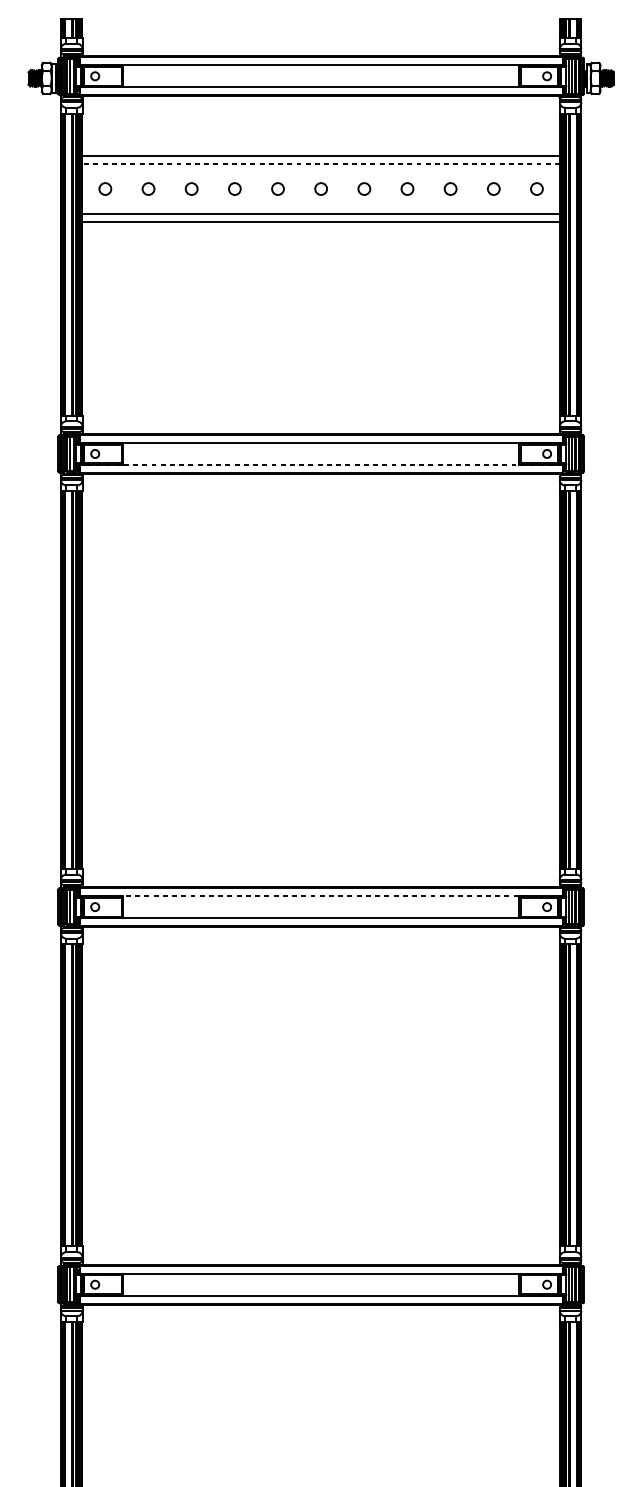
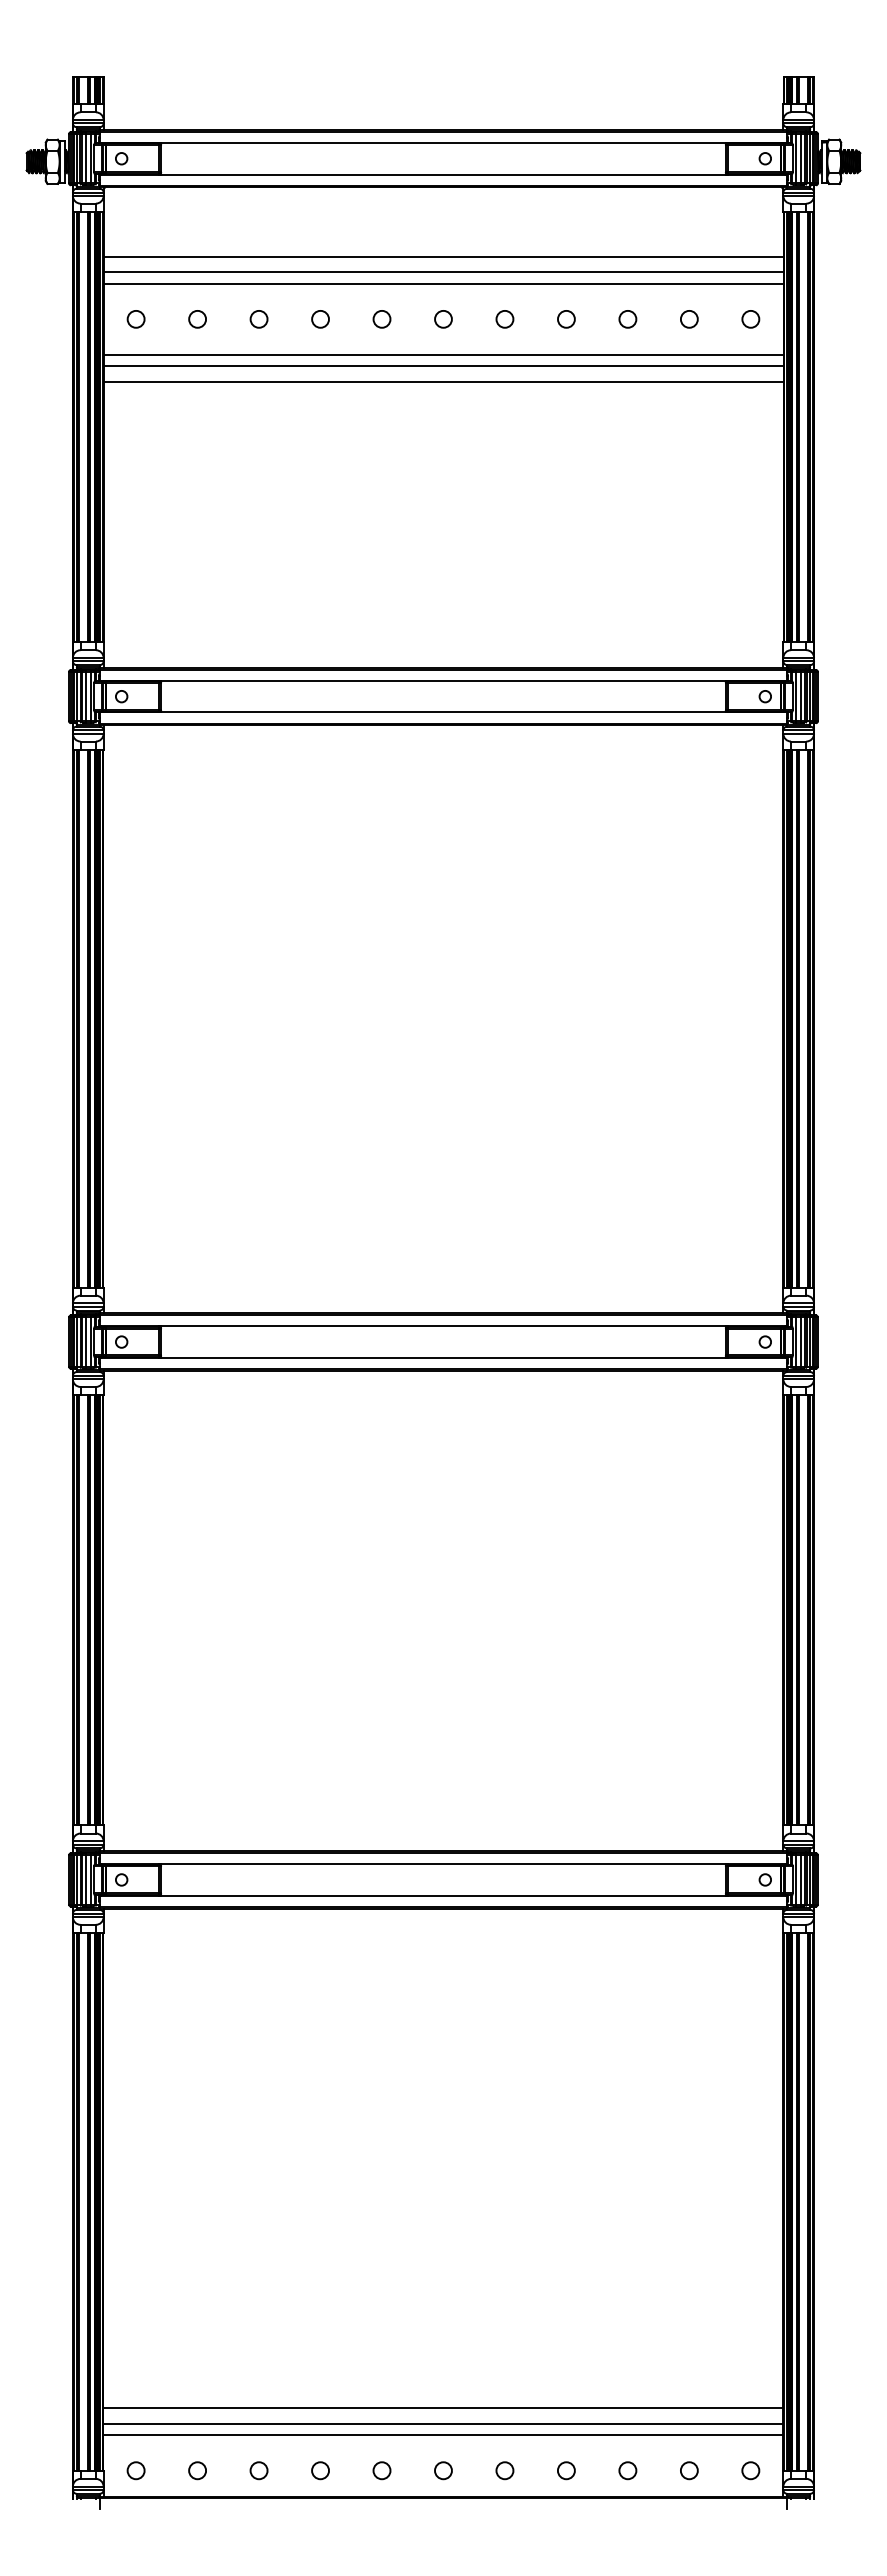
line: (321, 144) -> (443, 256), added
line: (321, 163) -> (443, 283), dashed -> solid
line: (321, 232) -> (443, 381), added
line: (321, 465) -> (443, 712), dashed -> solid
line: (321, 896) -> (443, 1326), dashed -> solid

